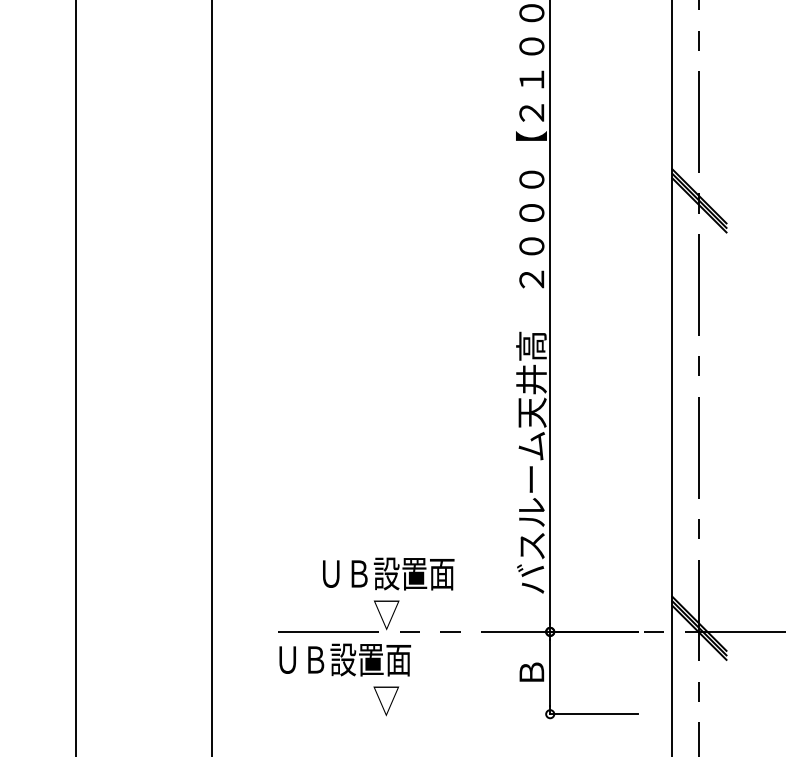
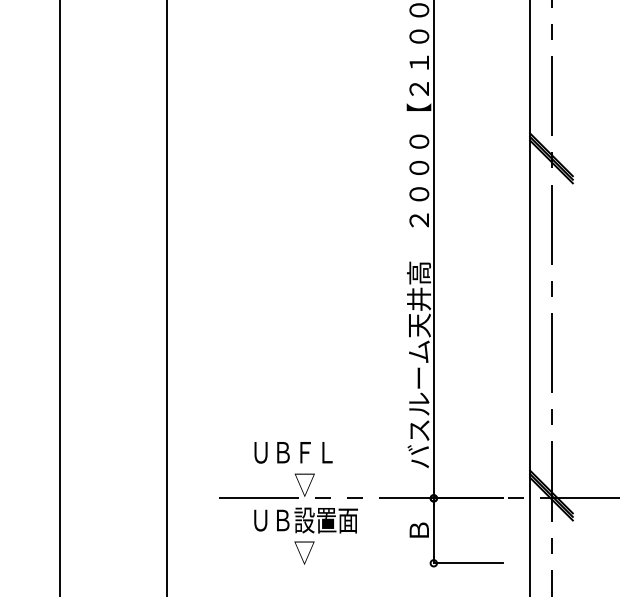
text: (414, 573) -> (326, 452), ＵＢ設置面 -> ＵＢＦＬ
text: (344, 659) -> (305, 520), moved

